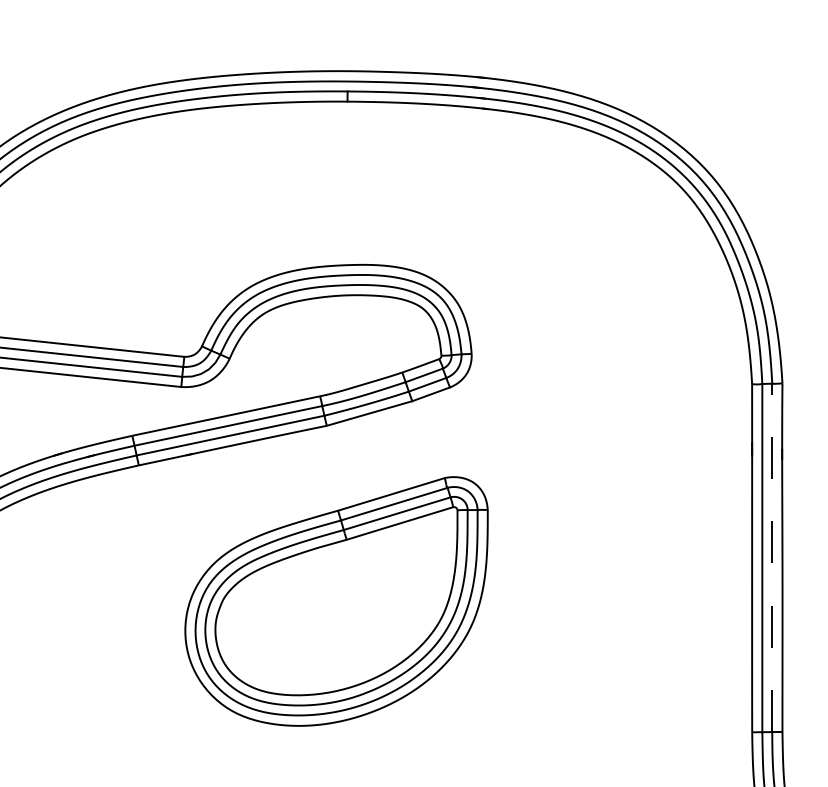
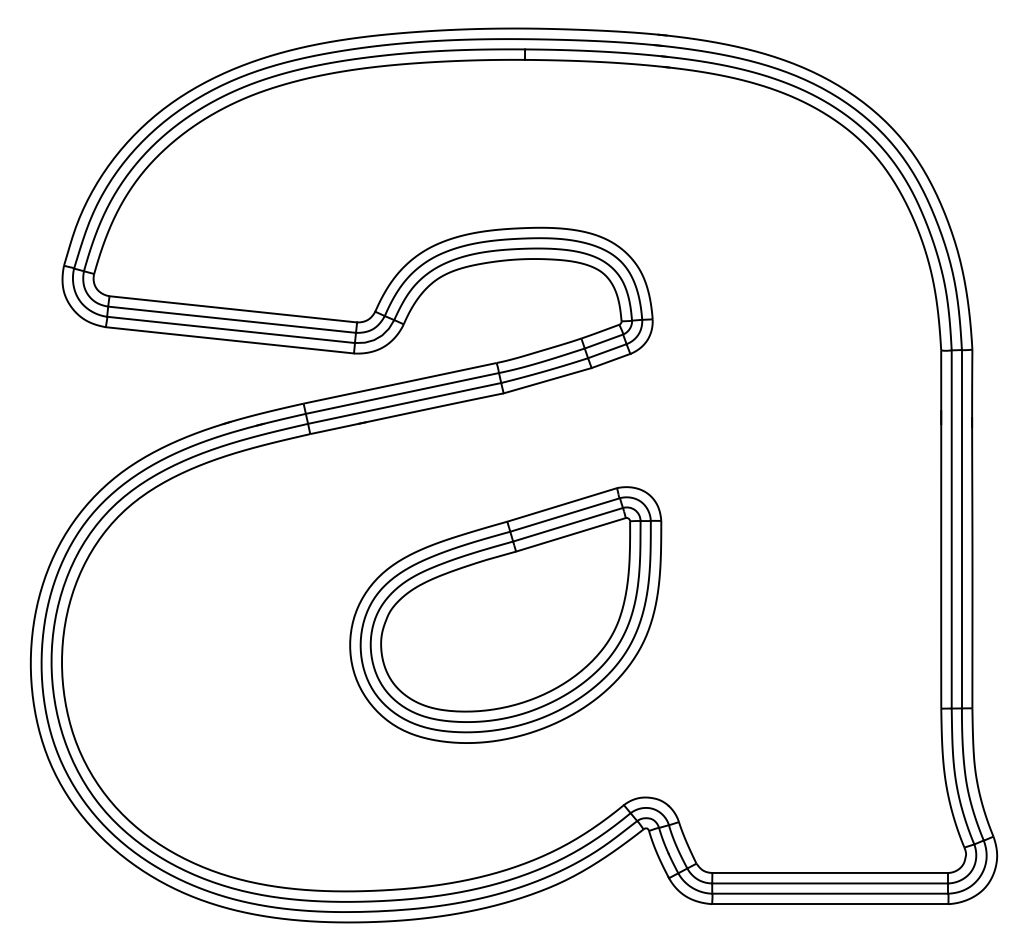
line: (771, 557) -> (961, 528), dashed -> solid
part: (336, 600) -> (505, 614), moved

